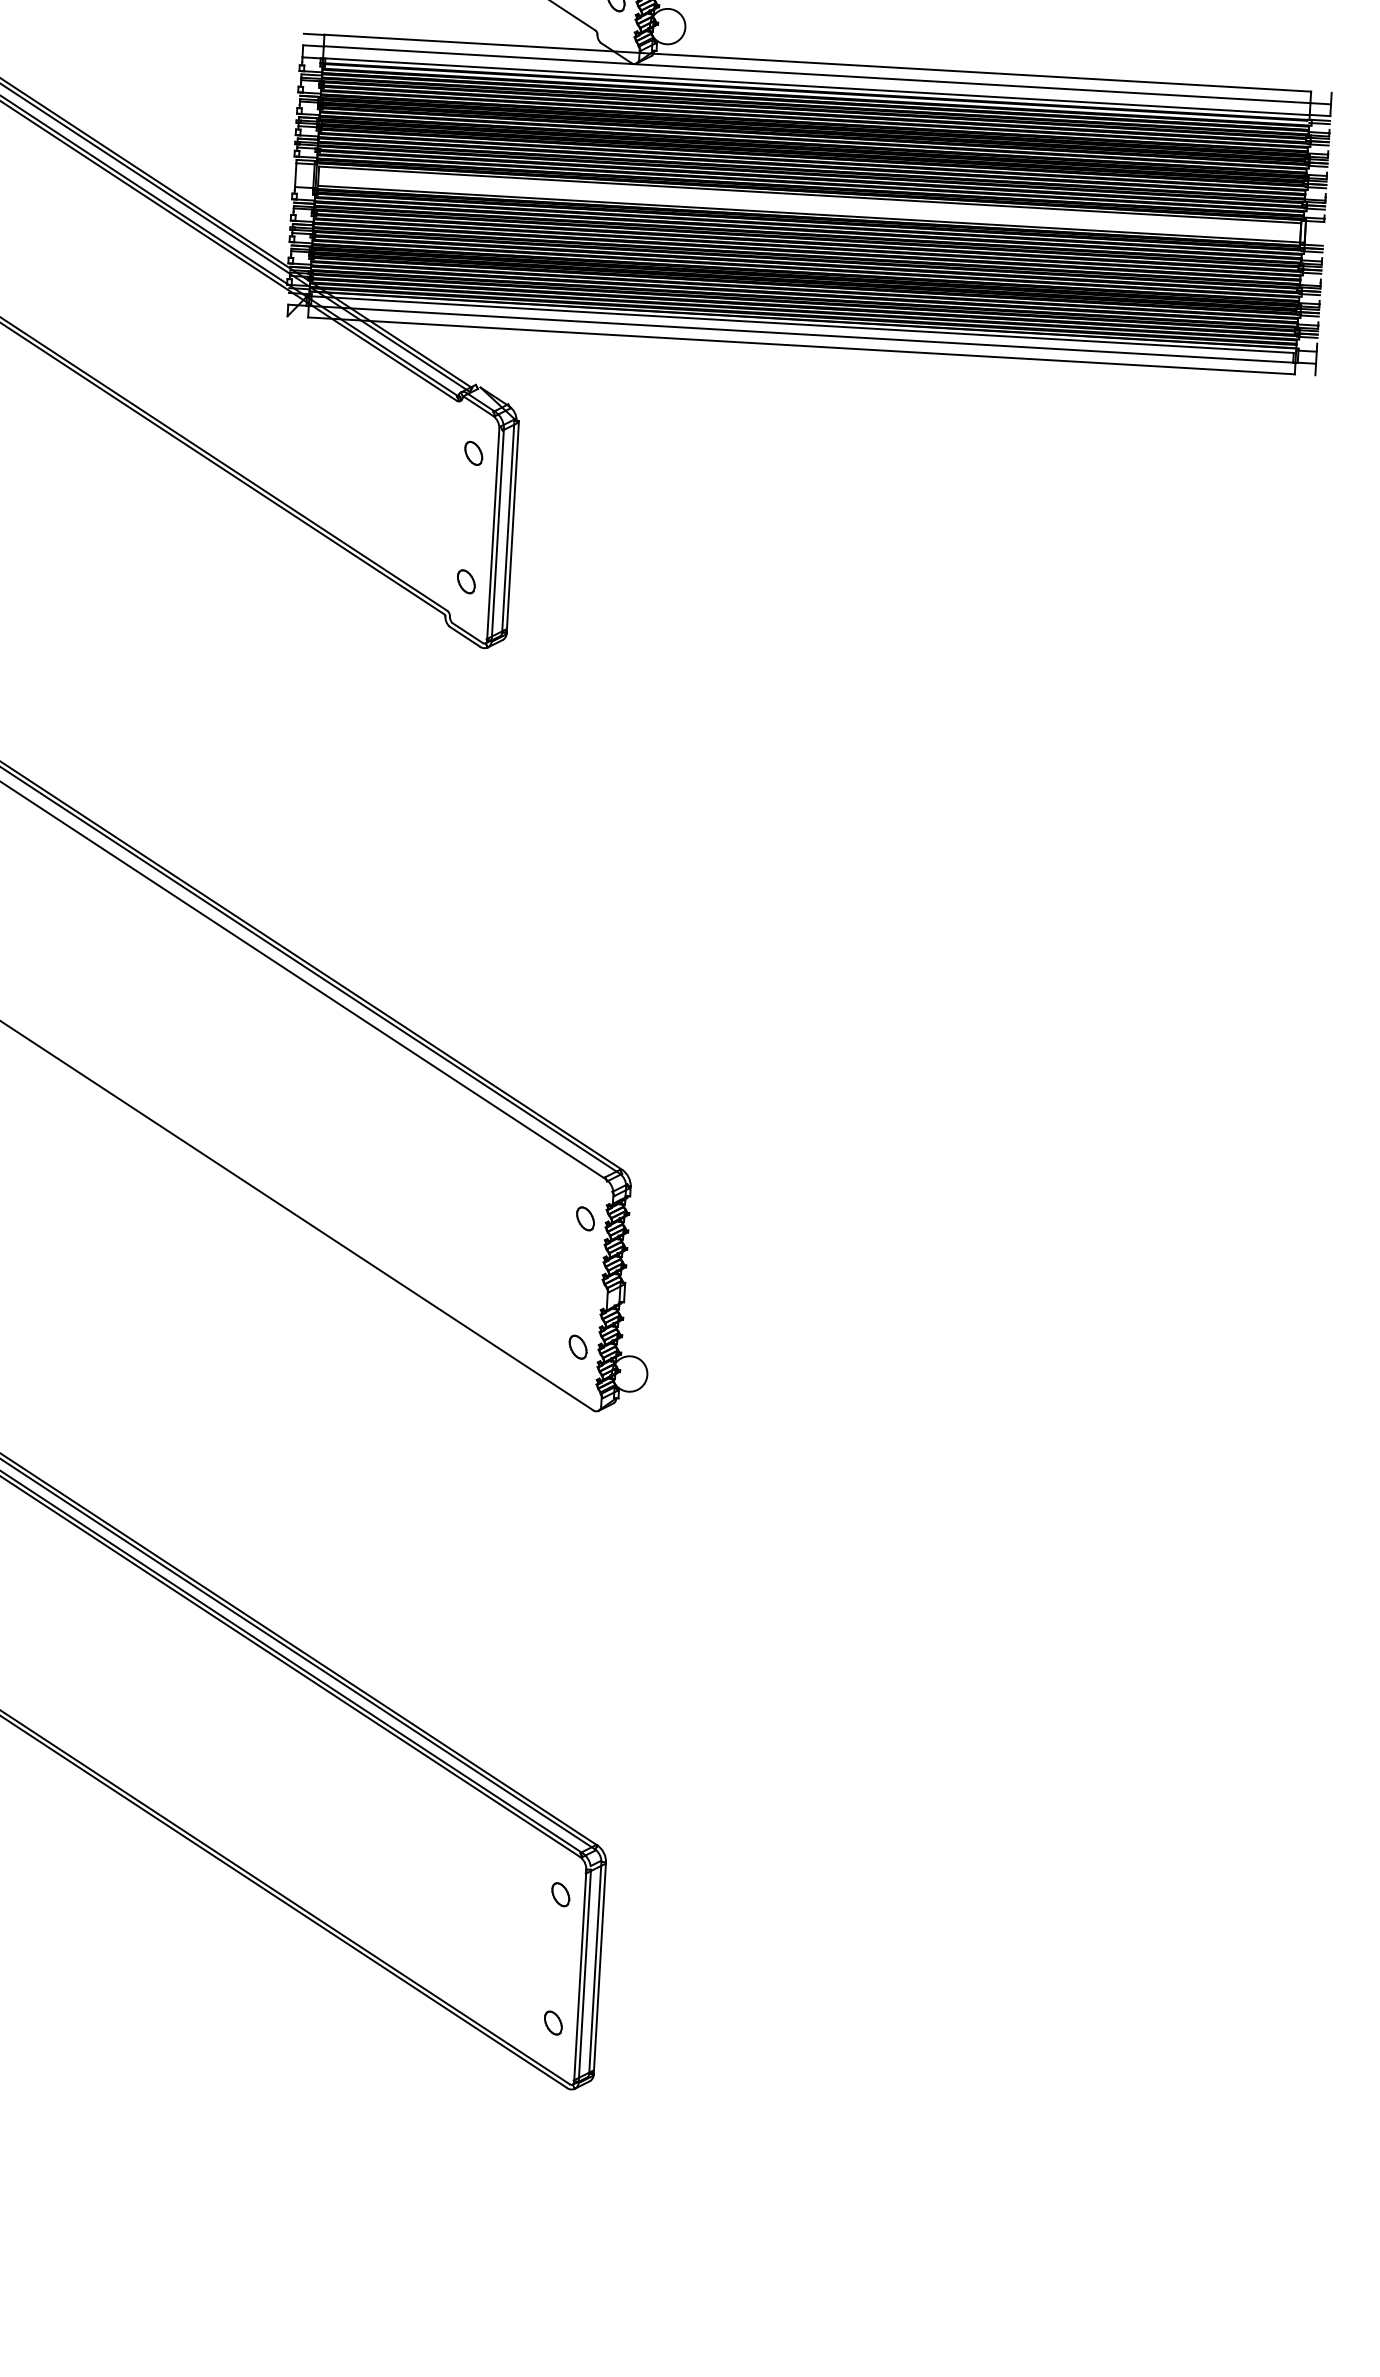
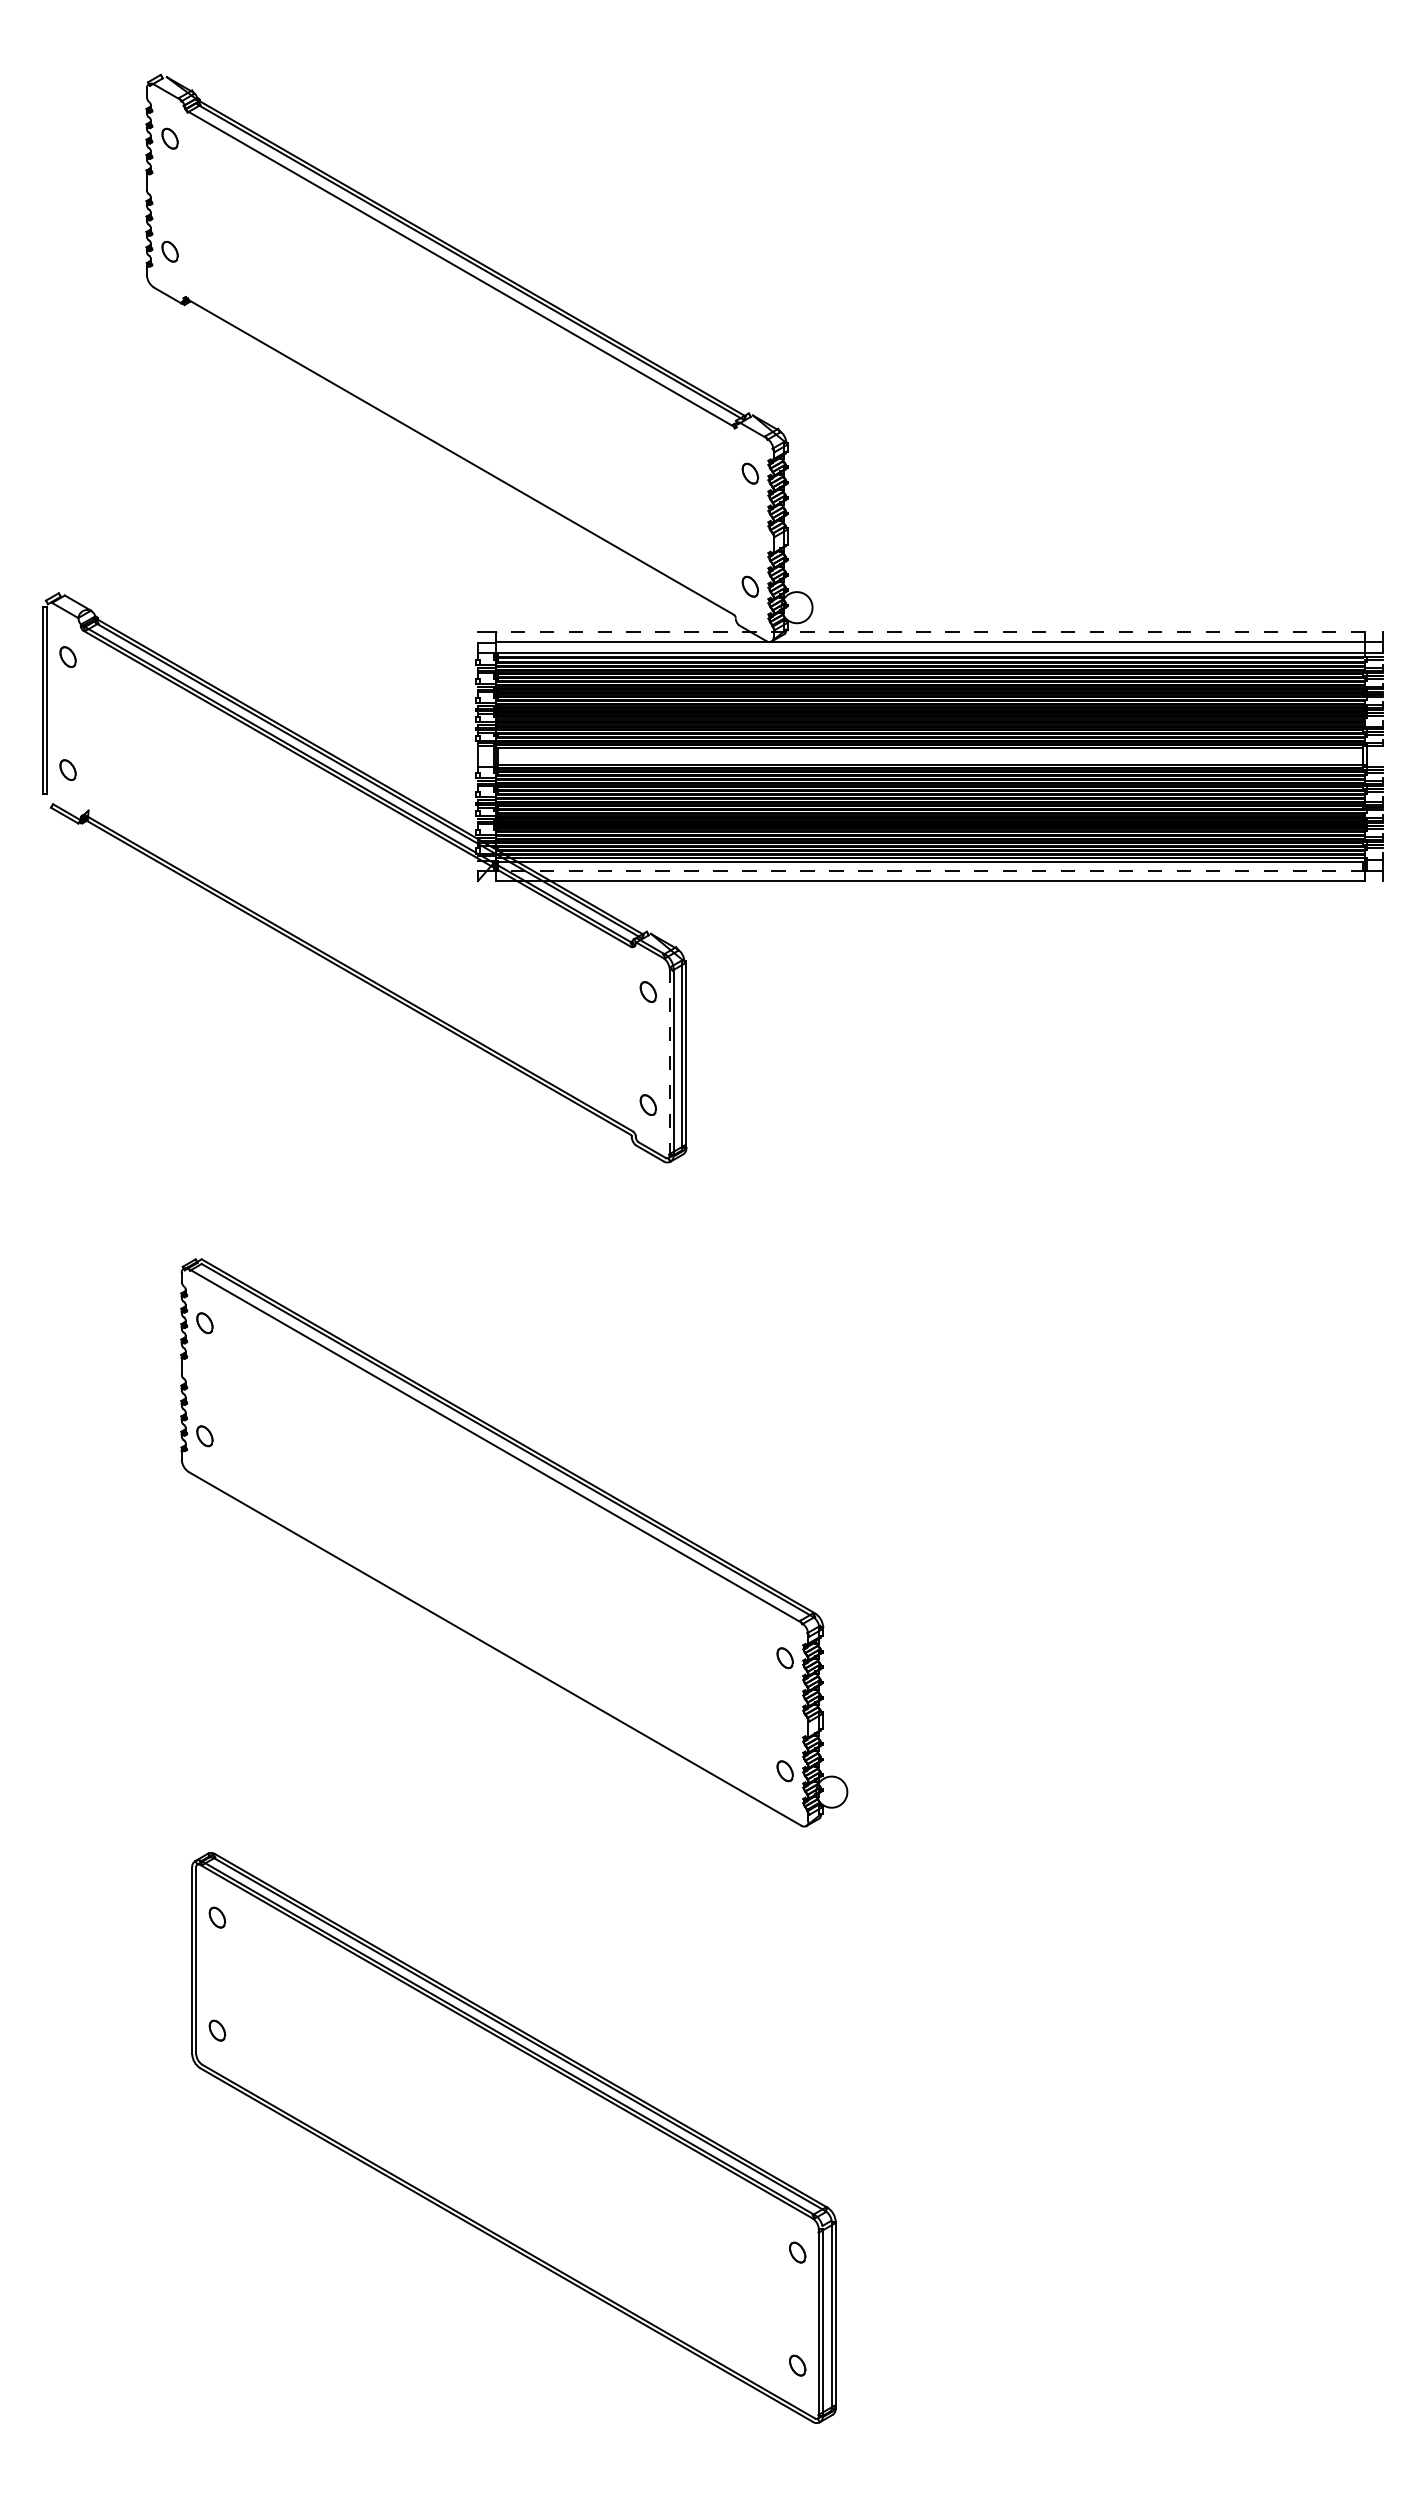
line: (817, 63) -> (930, 632), solid -> dashed
line: (802, 333) -> (930, 870), solid -> dashed
line: (493, 534) -> (669, 1062), solid -> dashed

